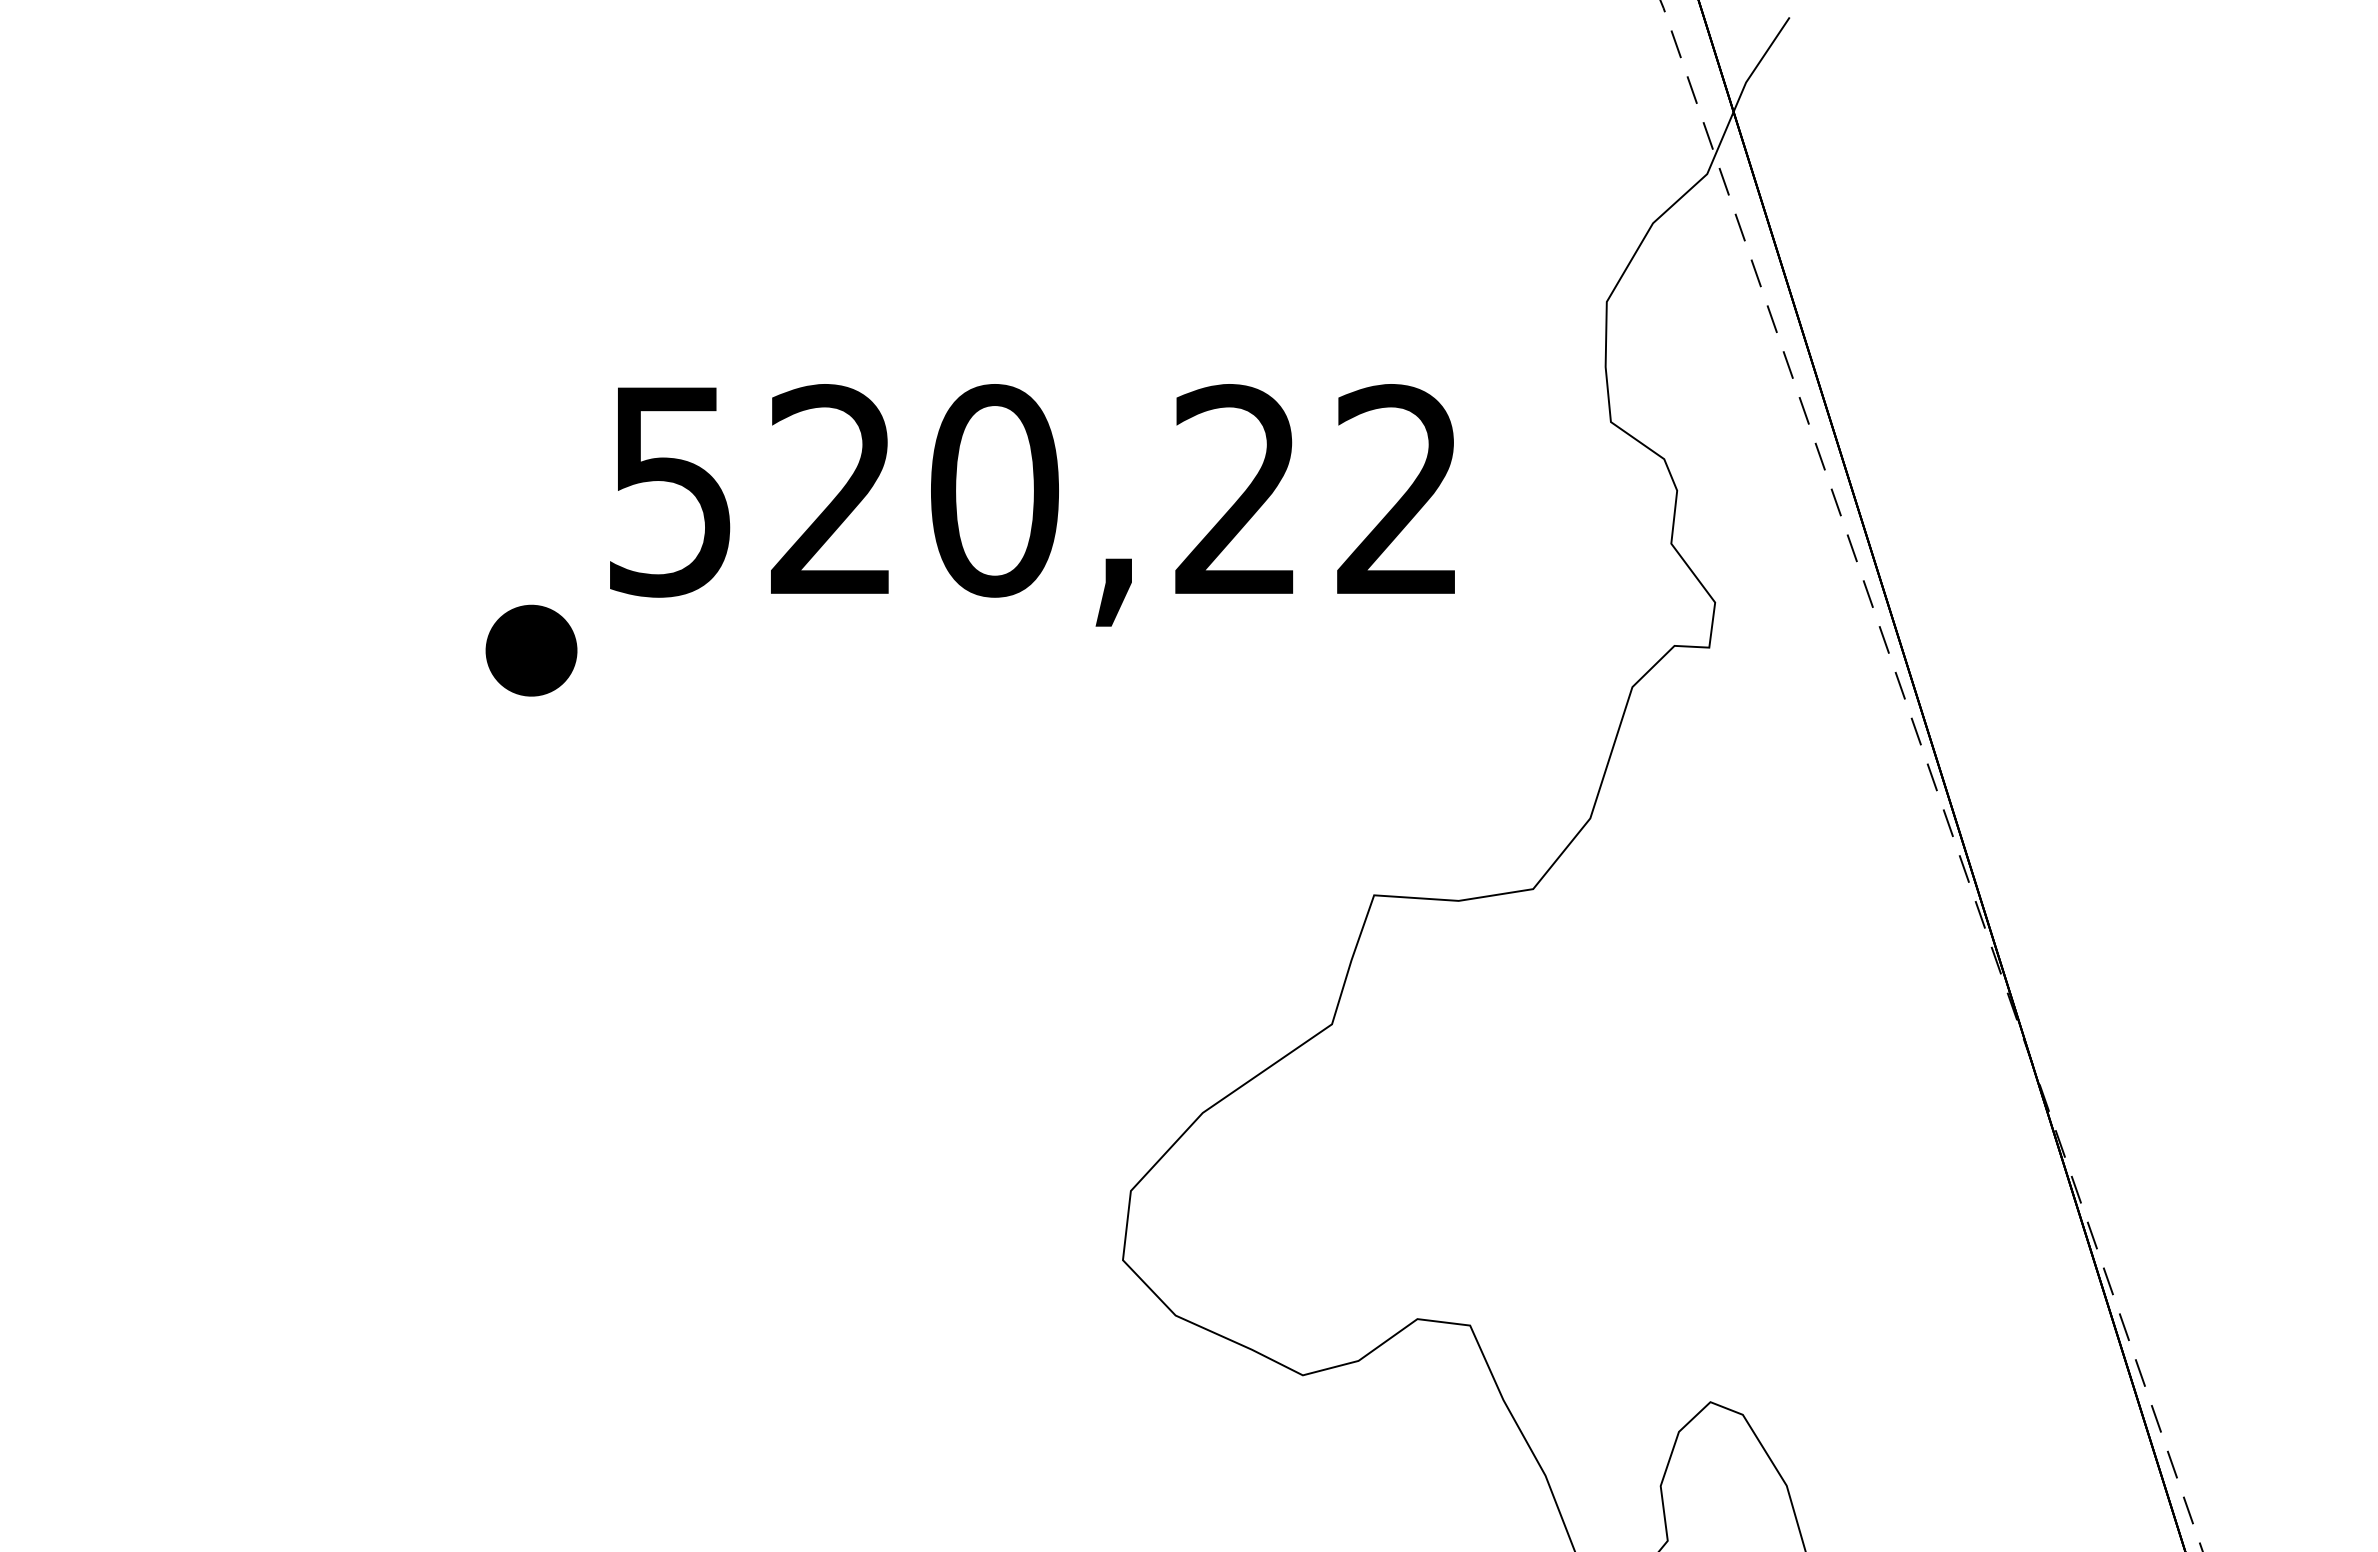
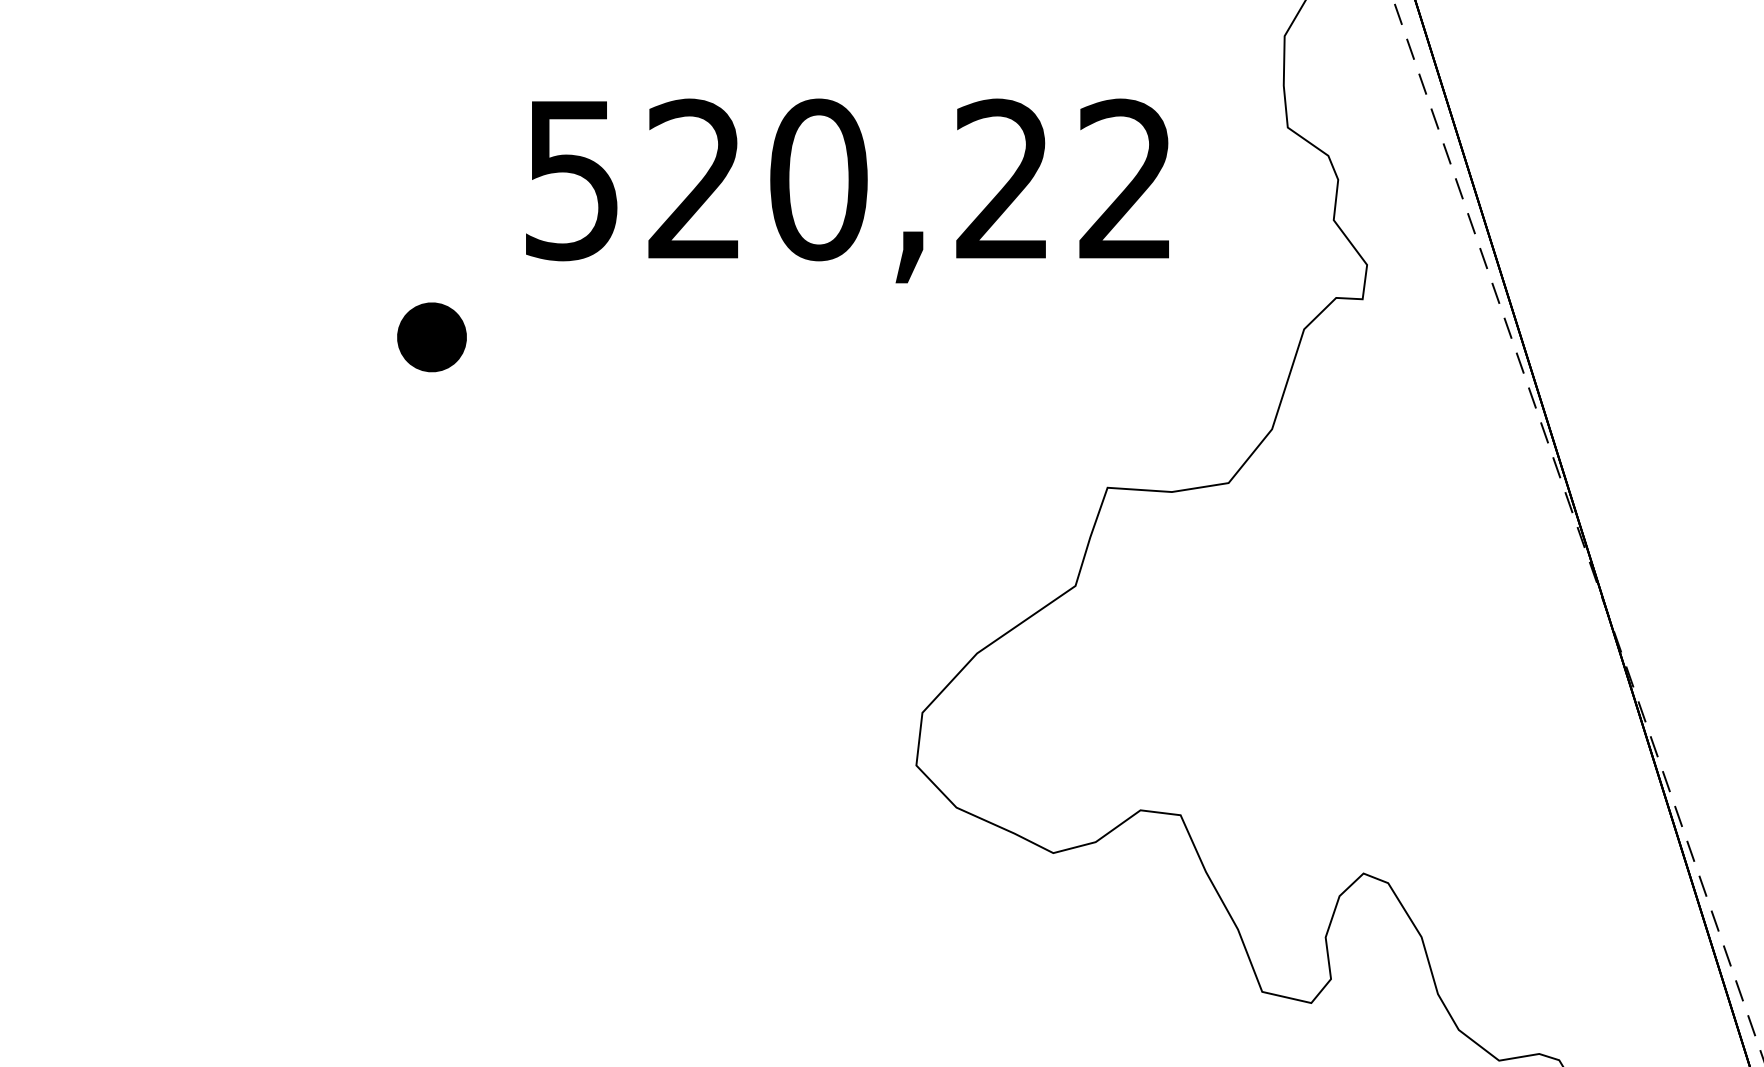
part: (531, 650) -> (431, 337), moved

